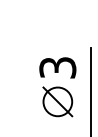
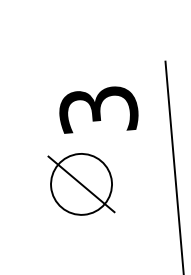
part: (57, 101) -> (80, 183), moved

